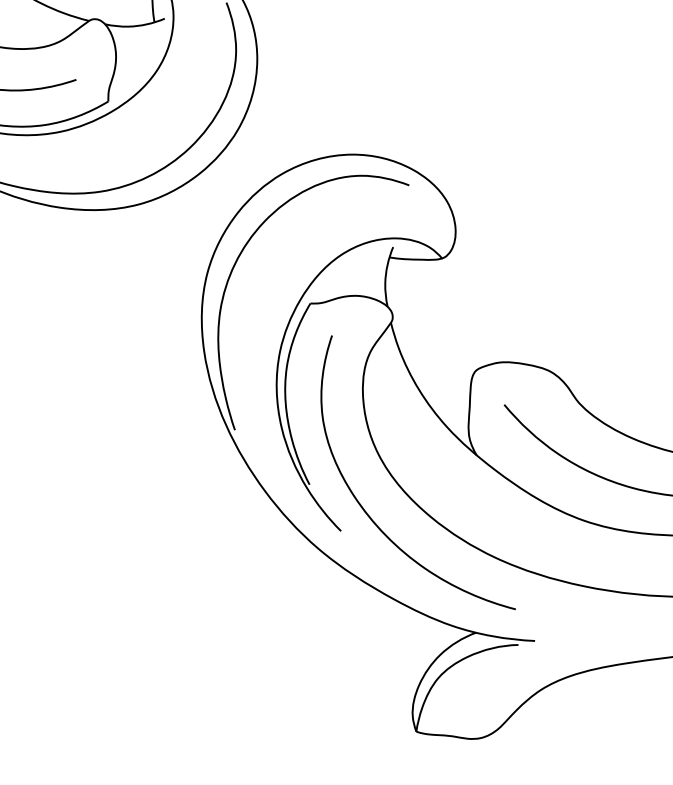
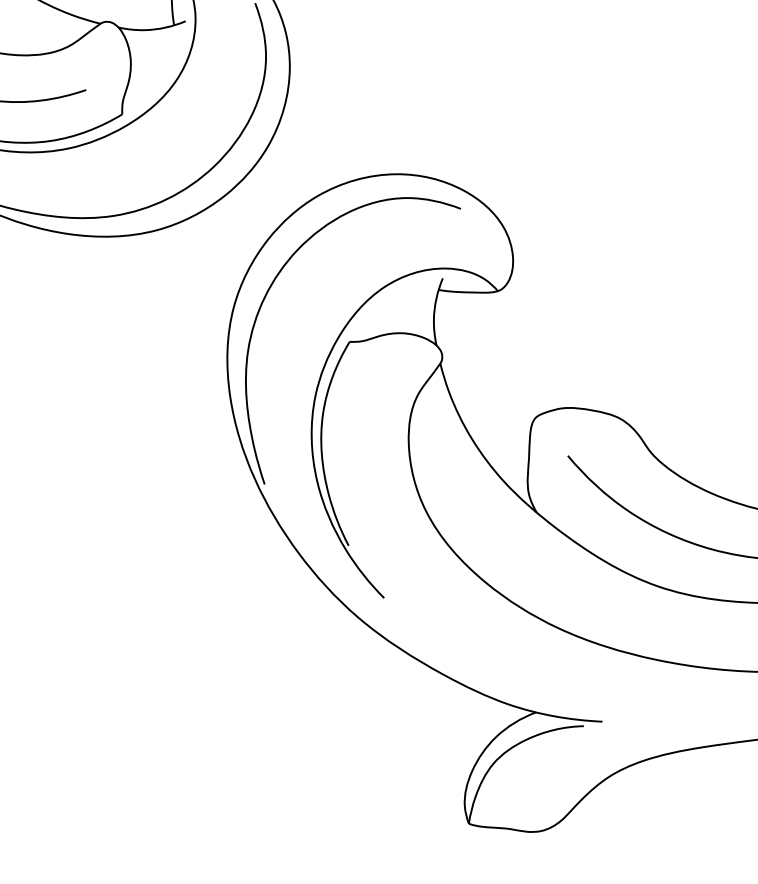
curve: (363, 507) -> (409, 571), removed

